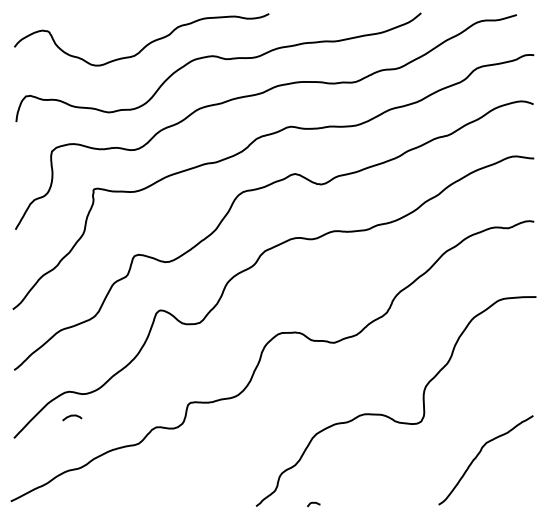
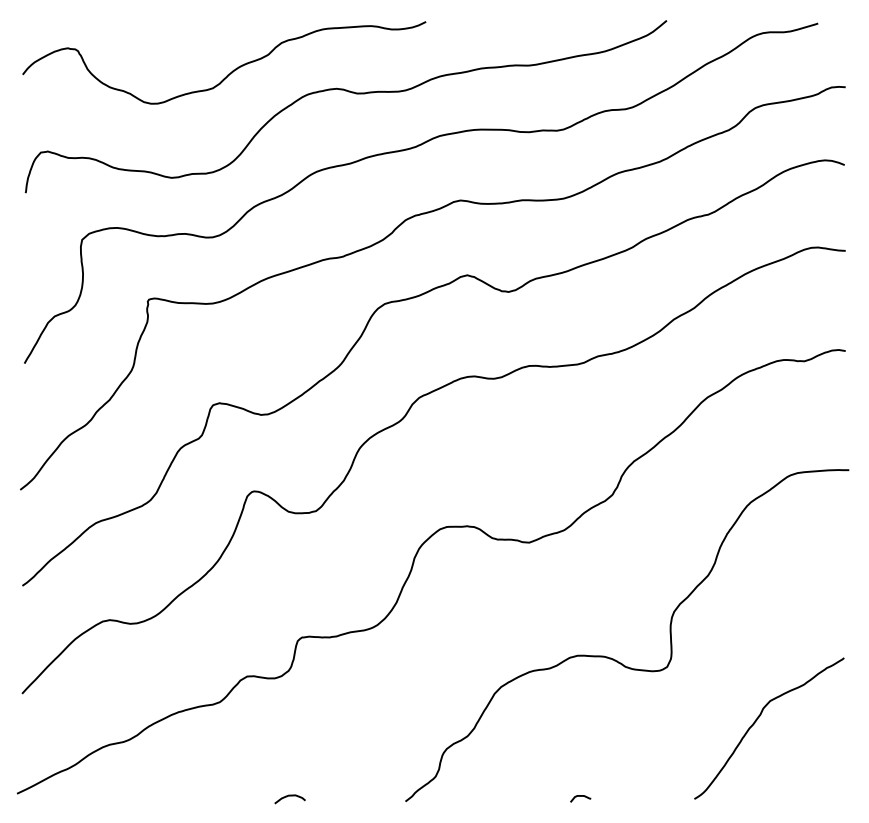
curve: (72, 416) -> (290, 797), moved
curve: (313, 503) -> (580, 797), moved

